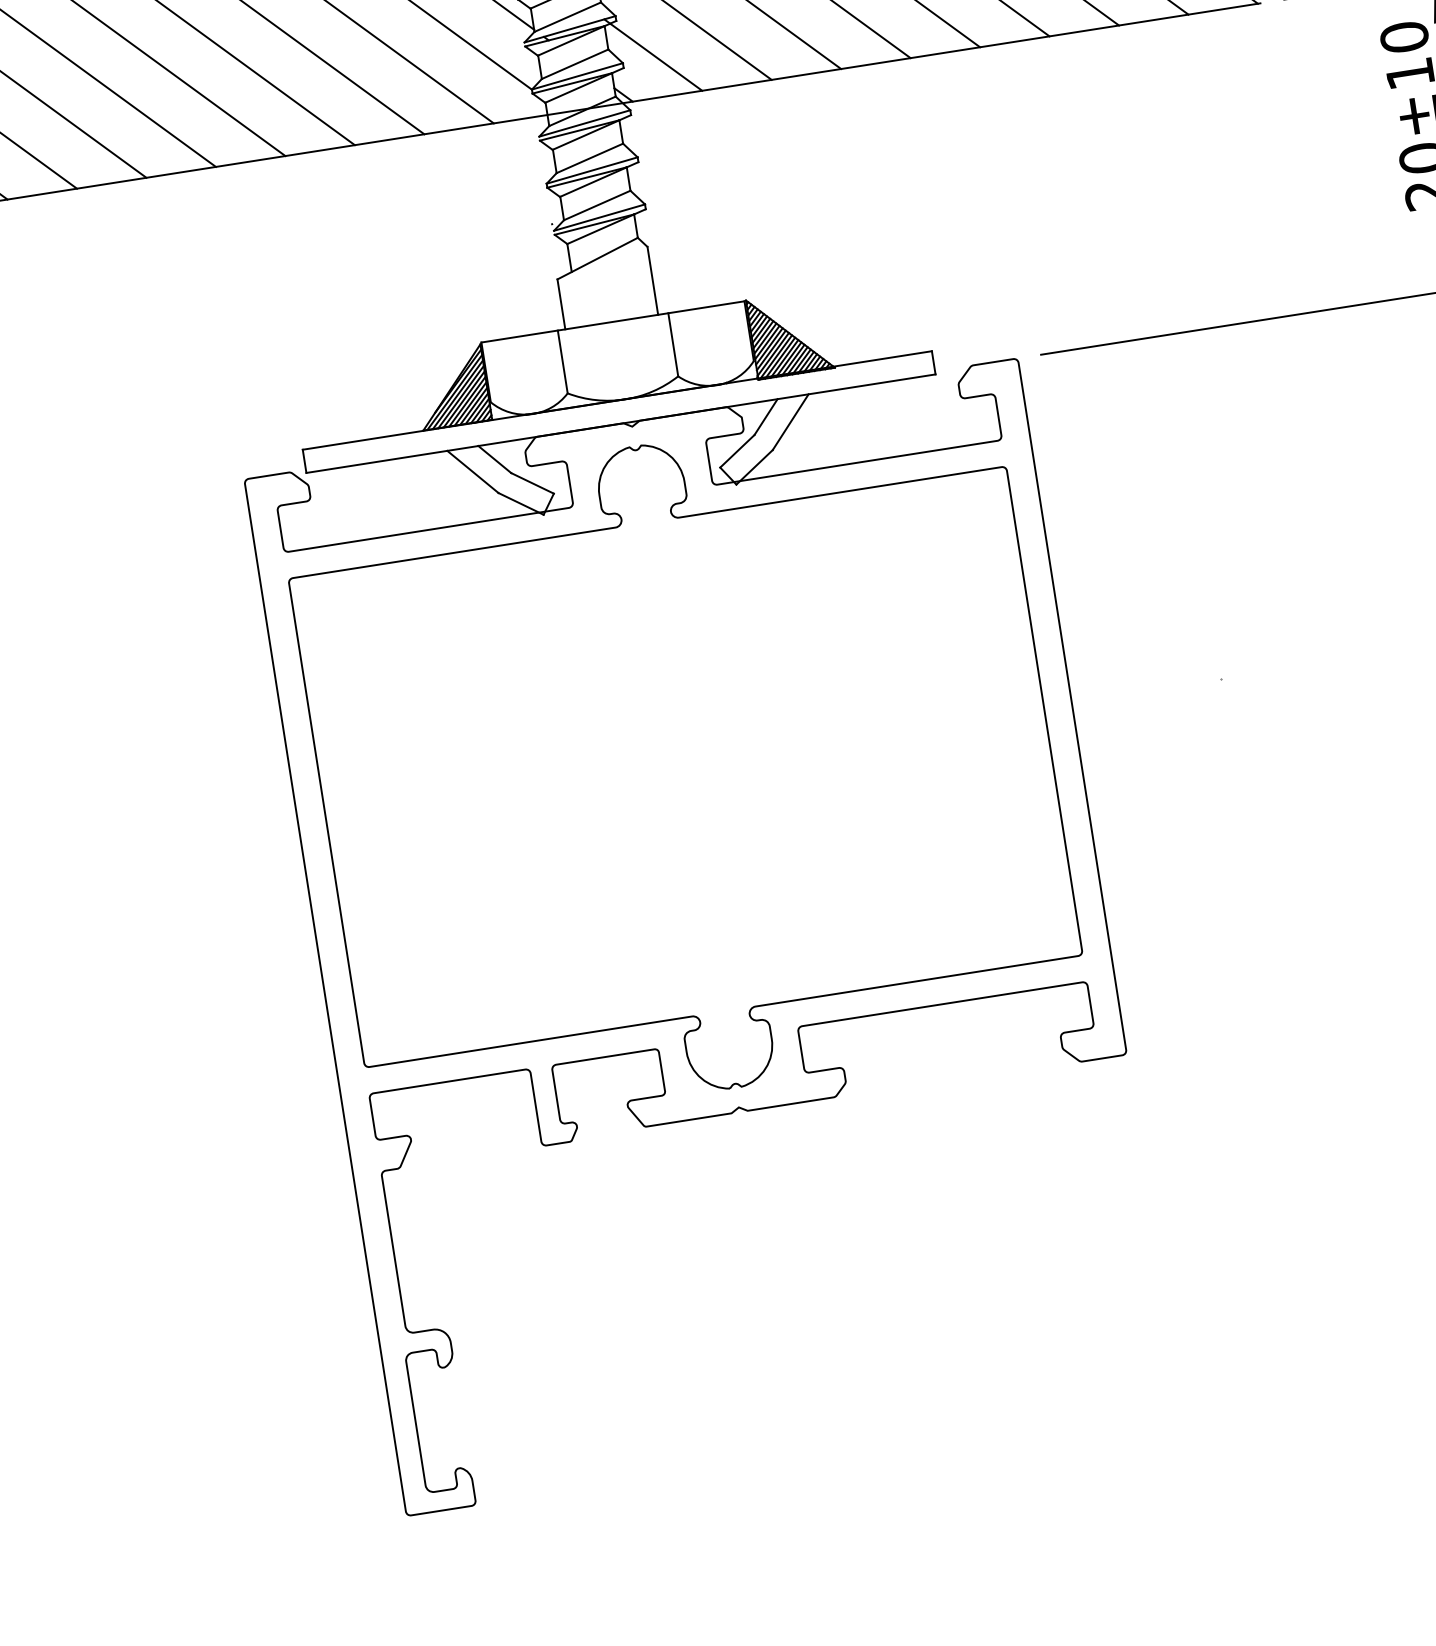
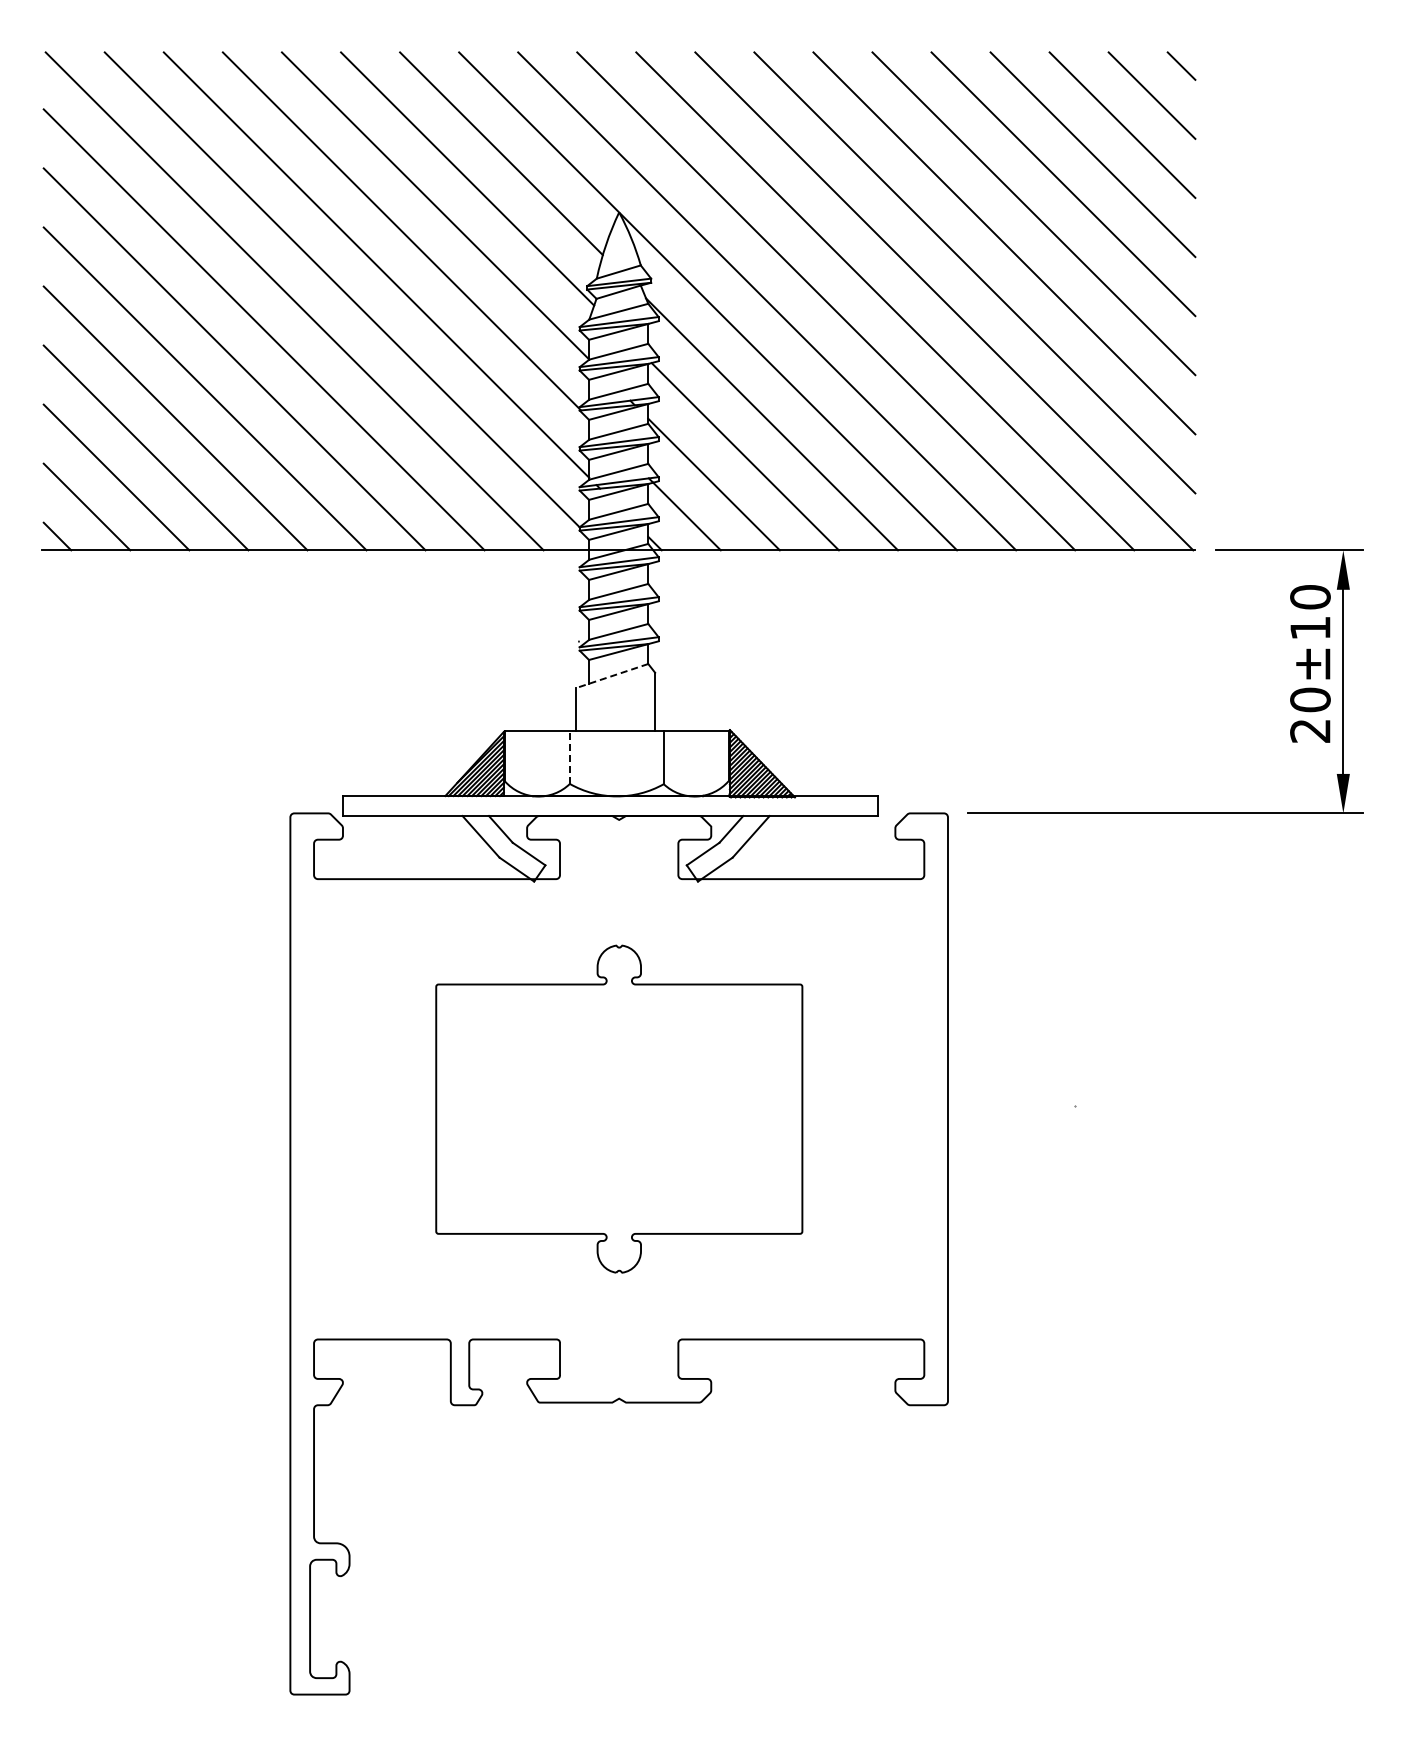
line: (598, 259) -> (612, 676), solid -> dashed
line: (562, 362) -> (569, 757), solid -> dashed
part: (685, 766) -> (619, 1108), size x0.6

